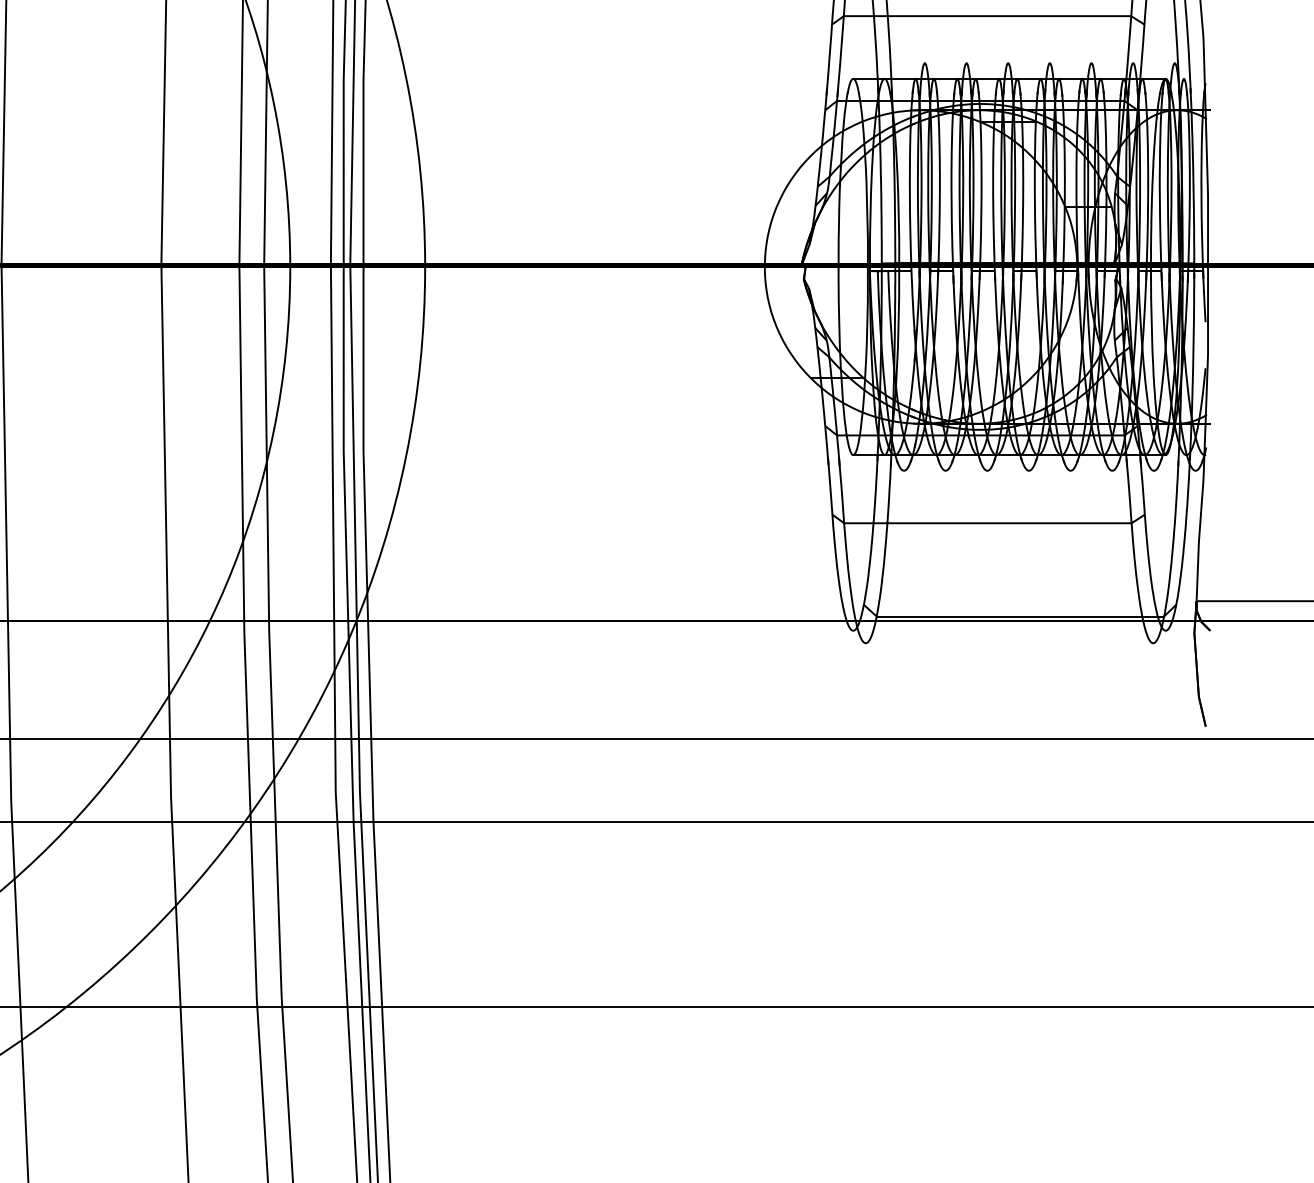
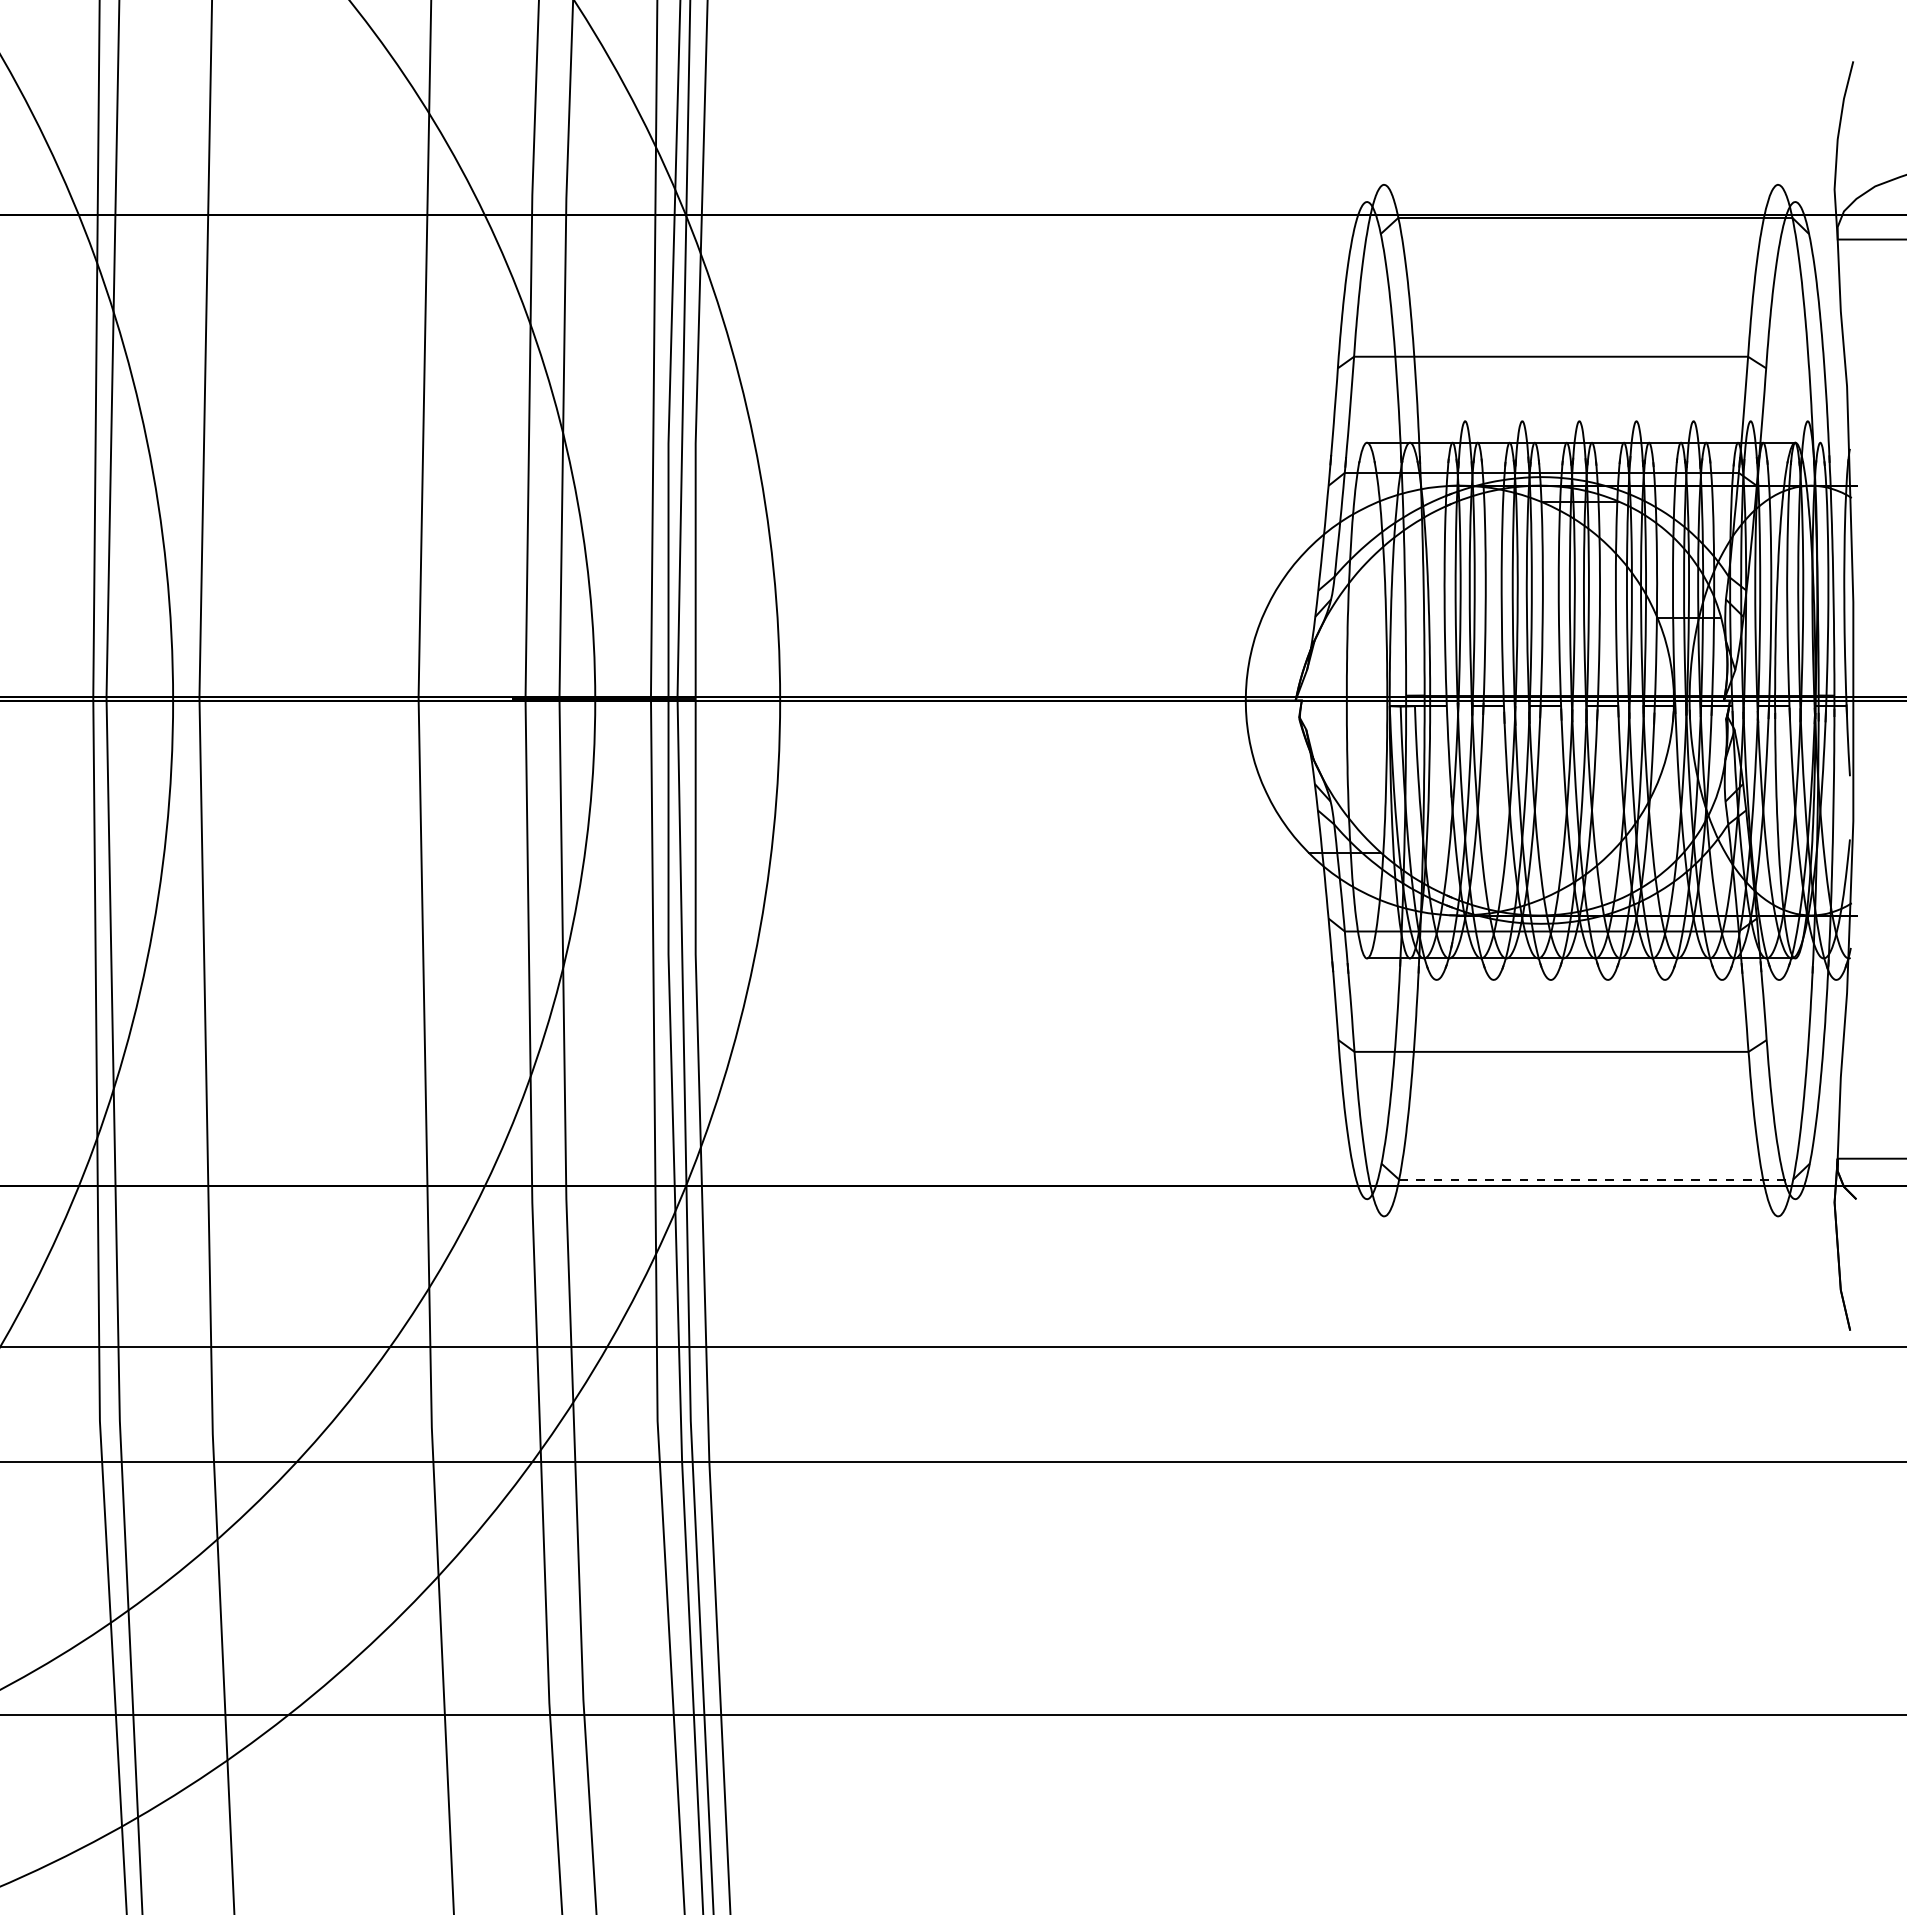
line: (1020, 616) -> (1596, 1179), solid -> dashed

